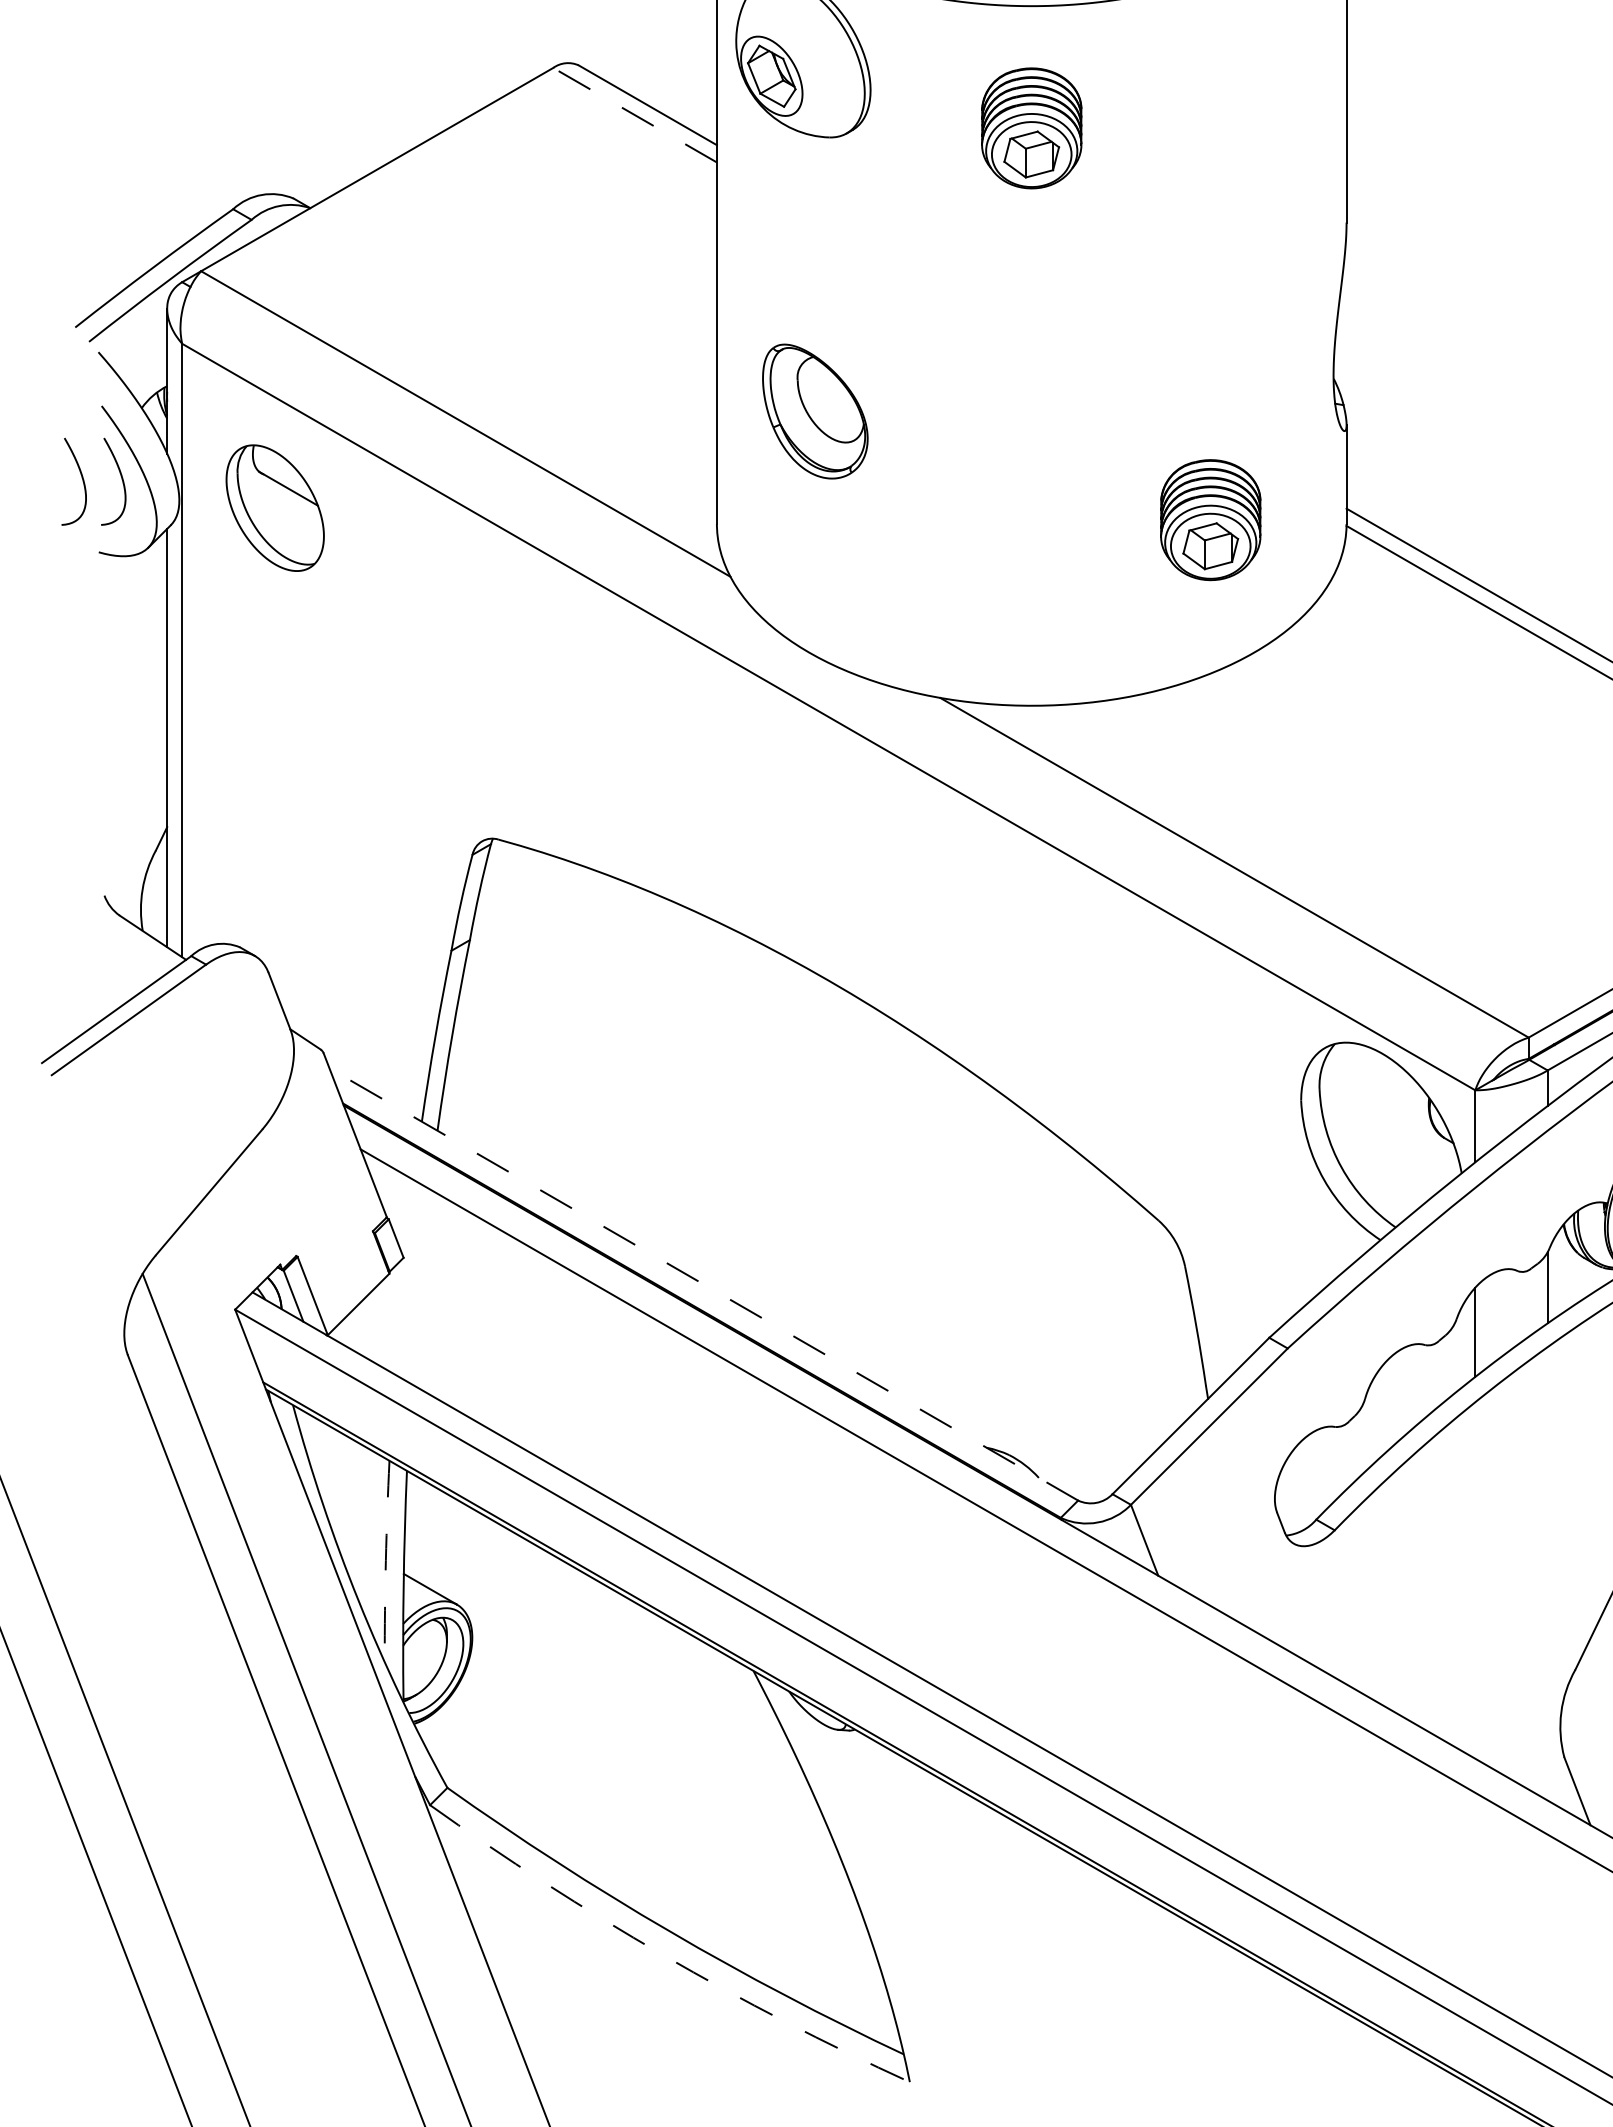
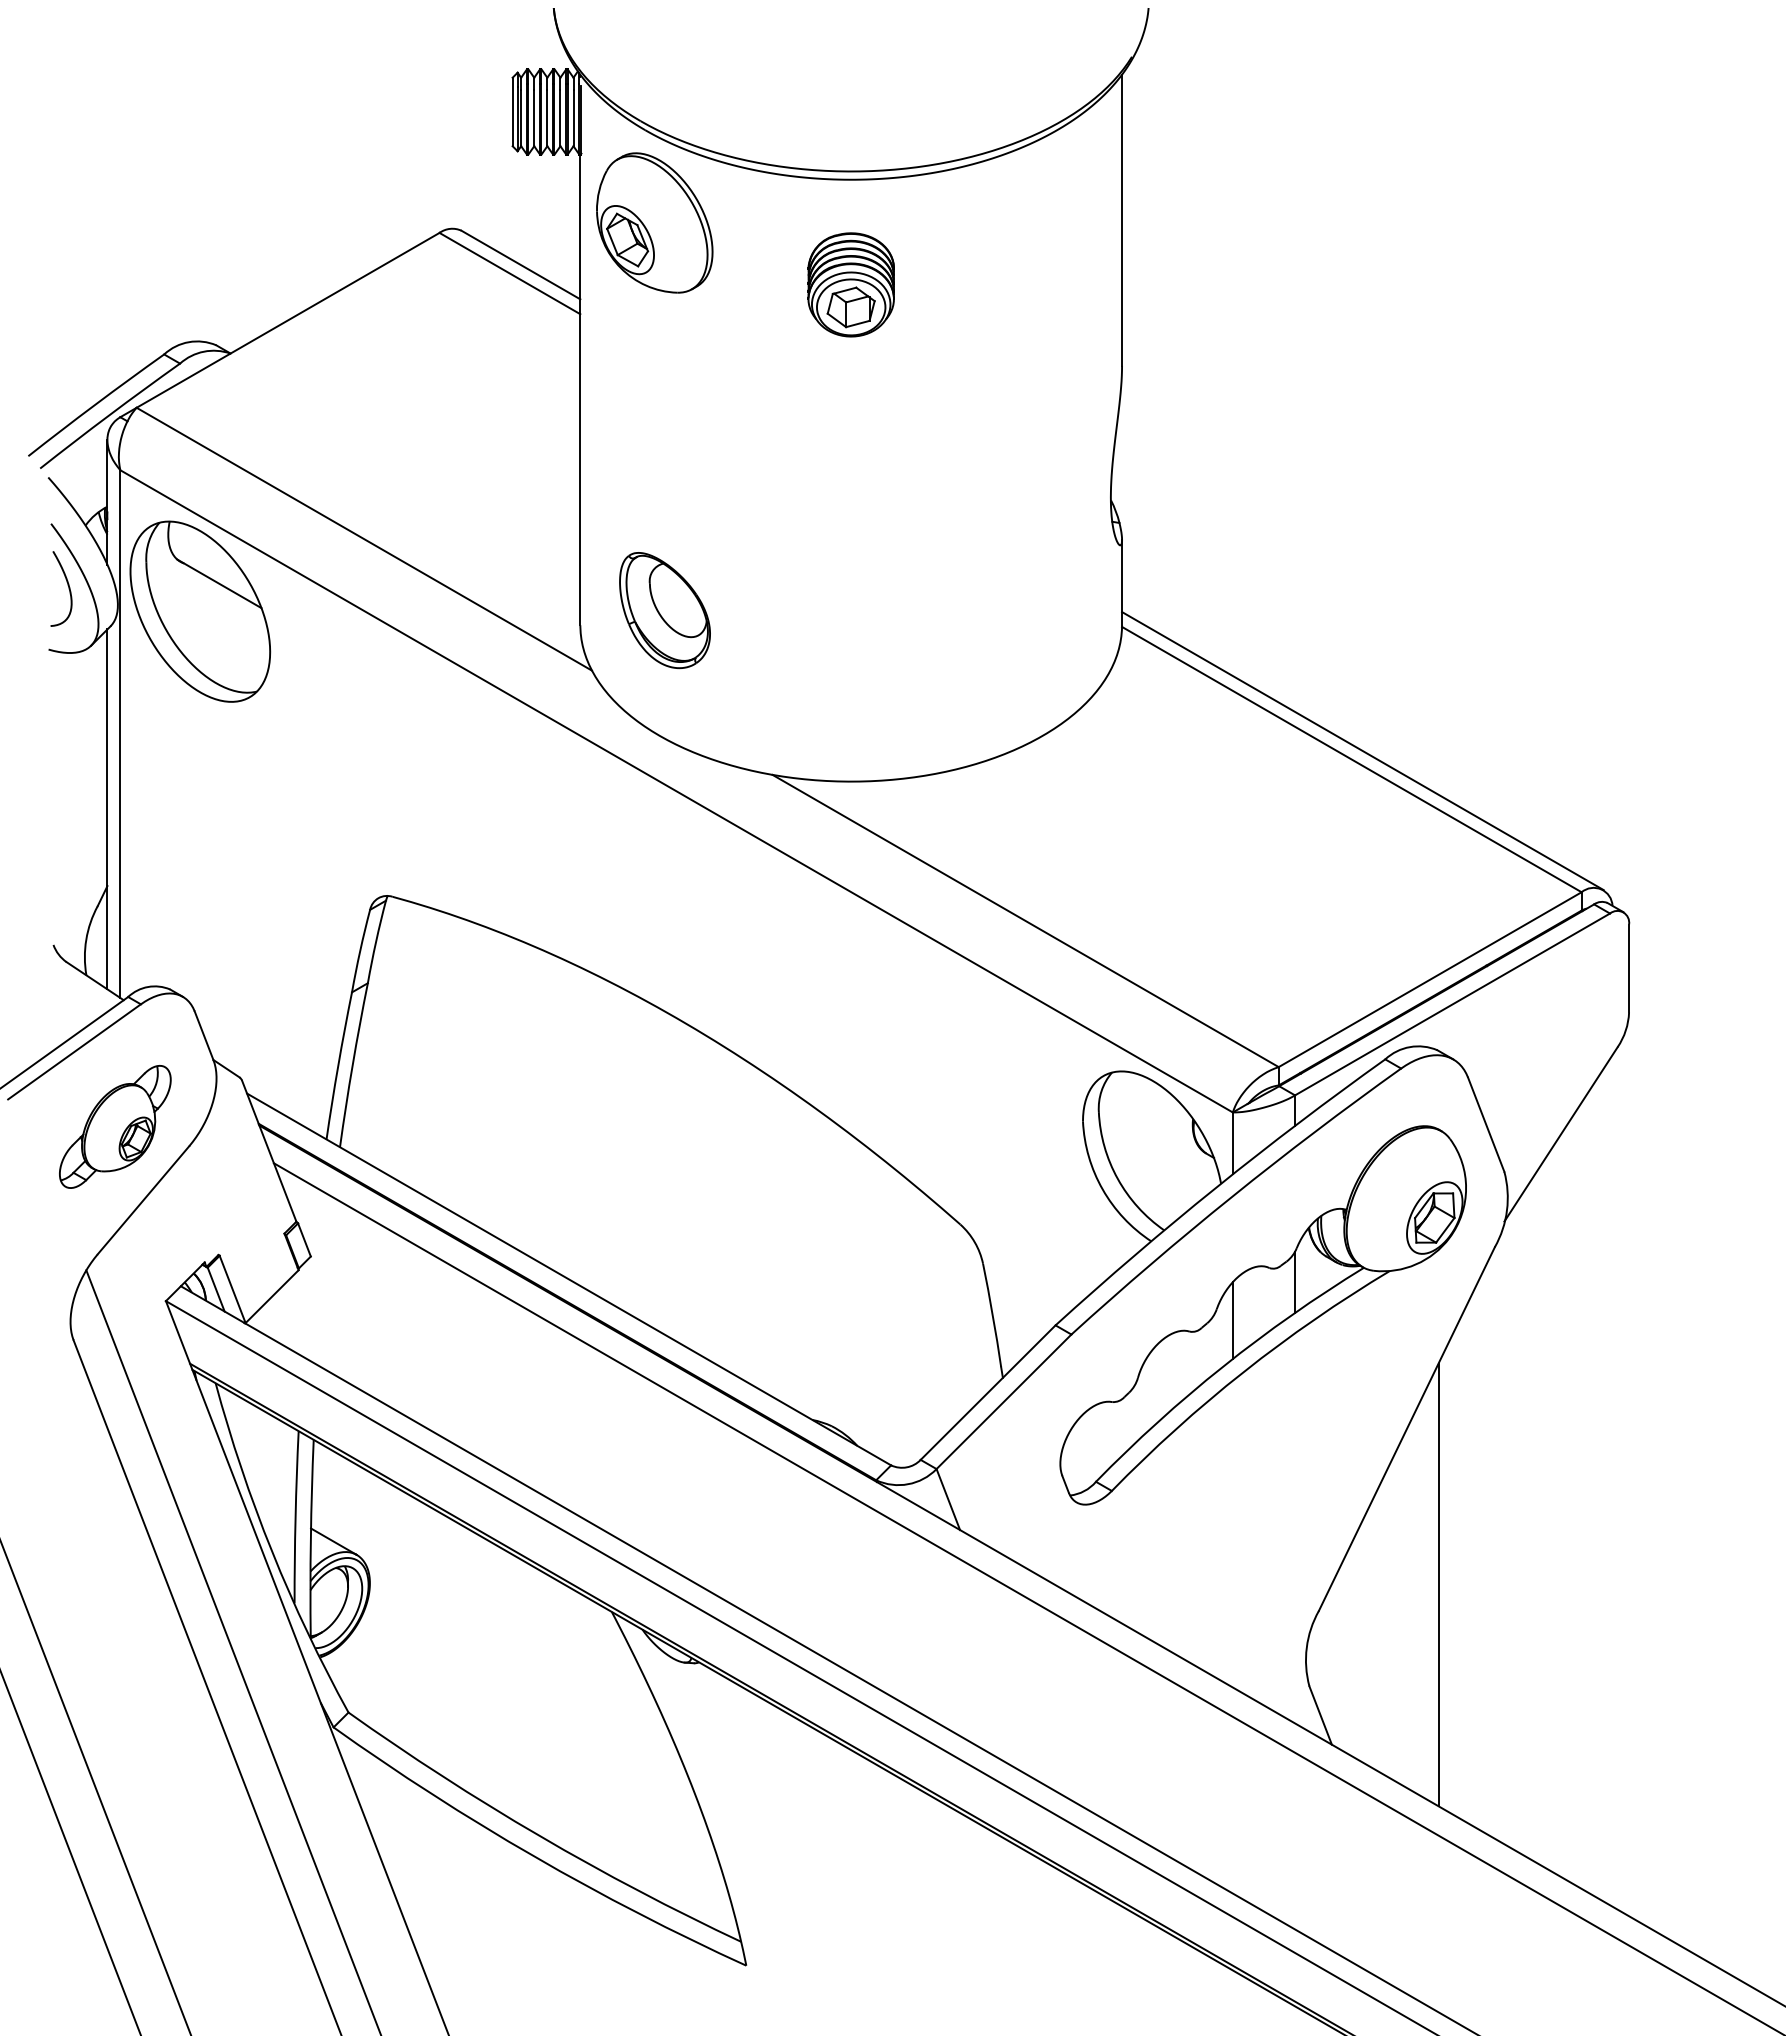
line: (634, 115) -> (509, 273), dashed -> solid
part: (814, 411) -> (664, 610), moved
curve: (81, 477) -> (33, 585), removed
part: (275, 508) -> (200, 611), size x1.67
part: (1209, 519) -> (1004, 621), removed
part: (176, 1106) -> (115, 1126), added
line: (704, 1284) -> (569, 1279), dashed -> solid
arc: (385, 1561) -> (295, 1517), dashed -> solid
arc: (663, 1955) -> (534, 1856), dashed -> solid

